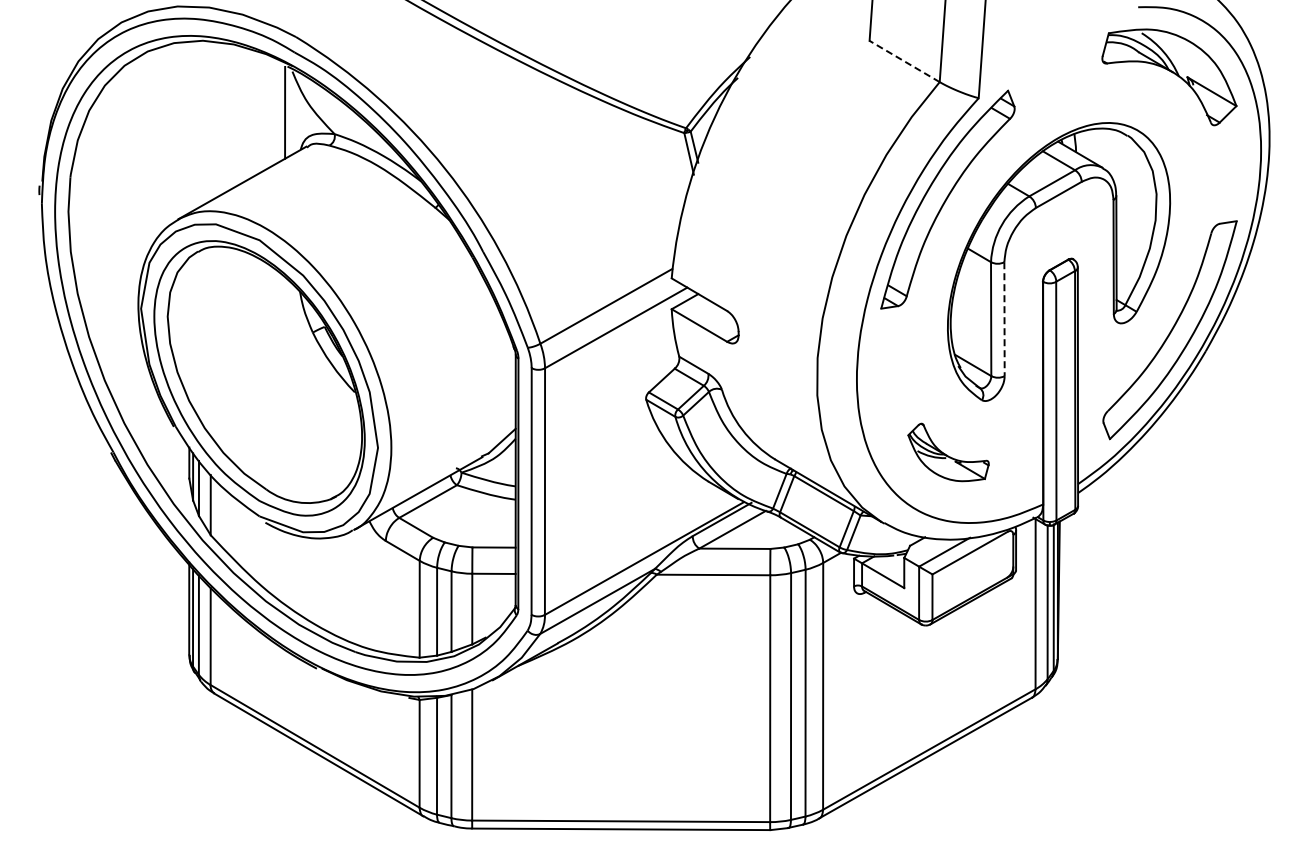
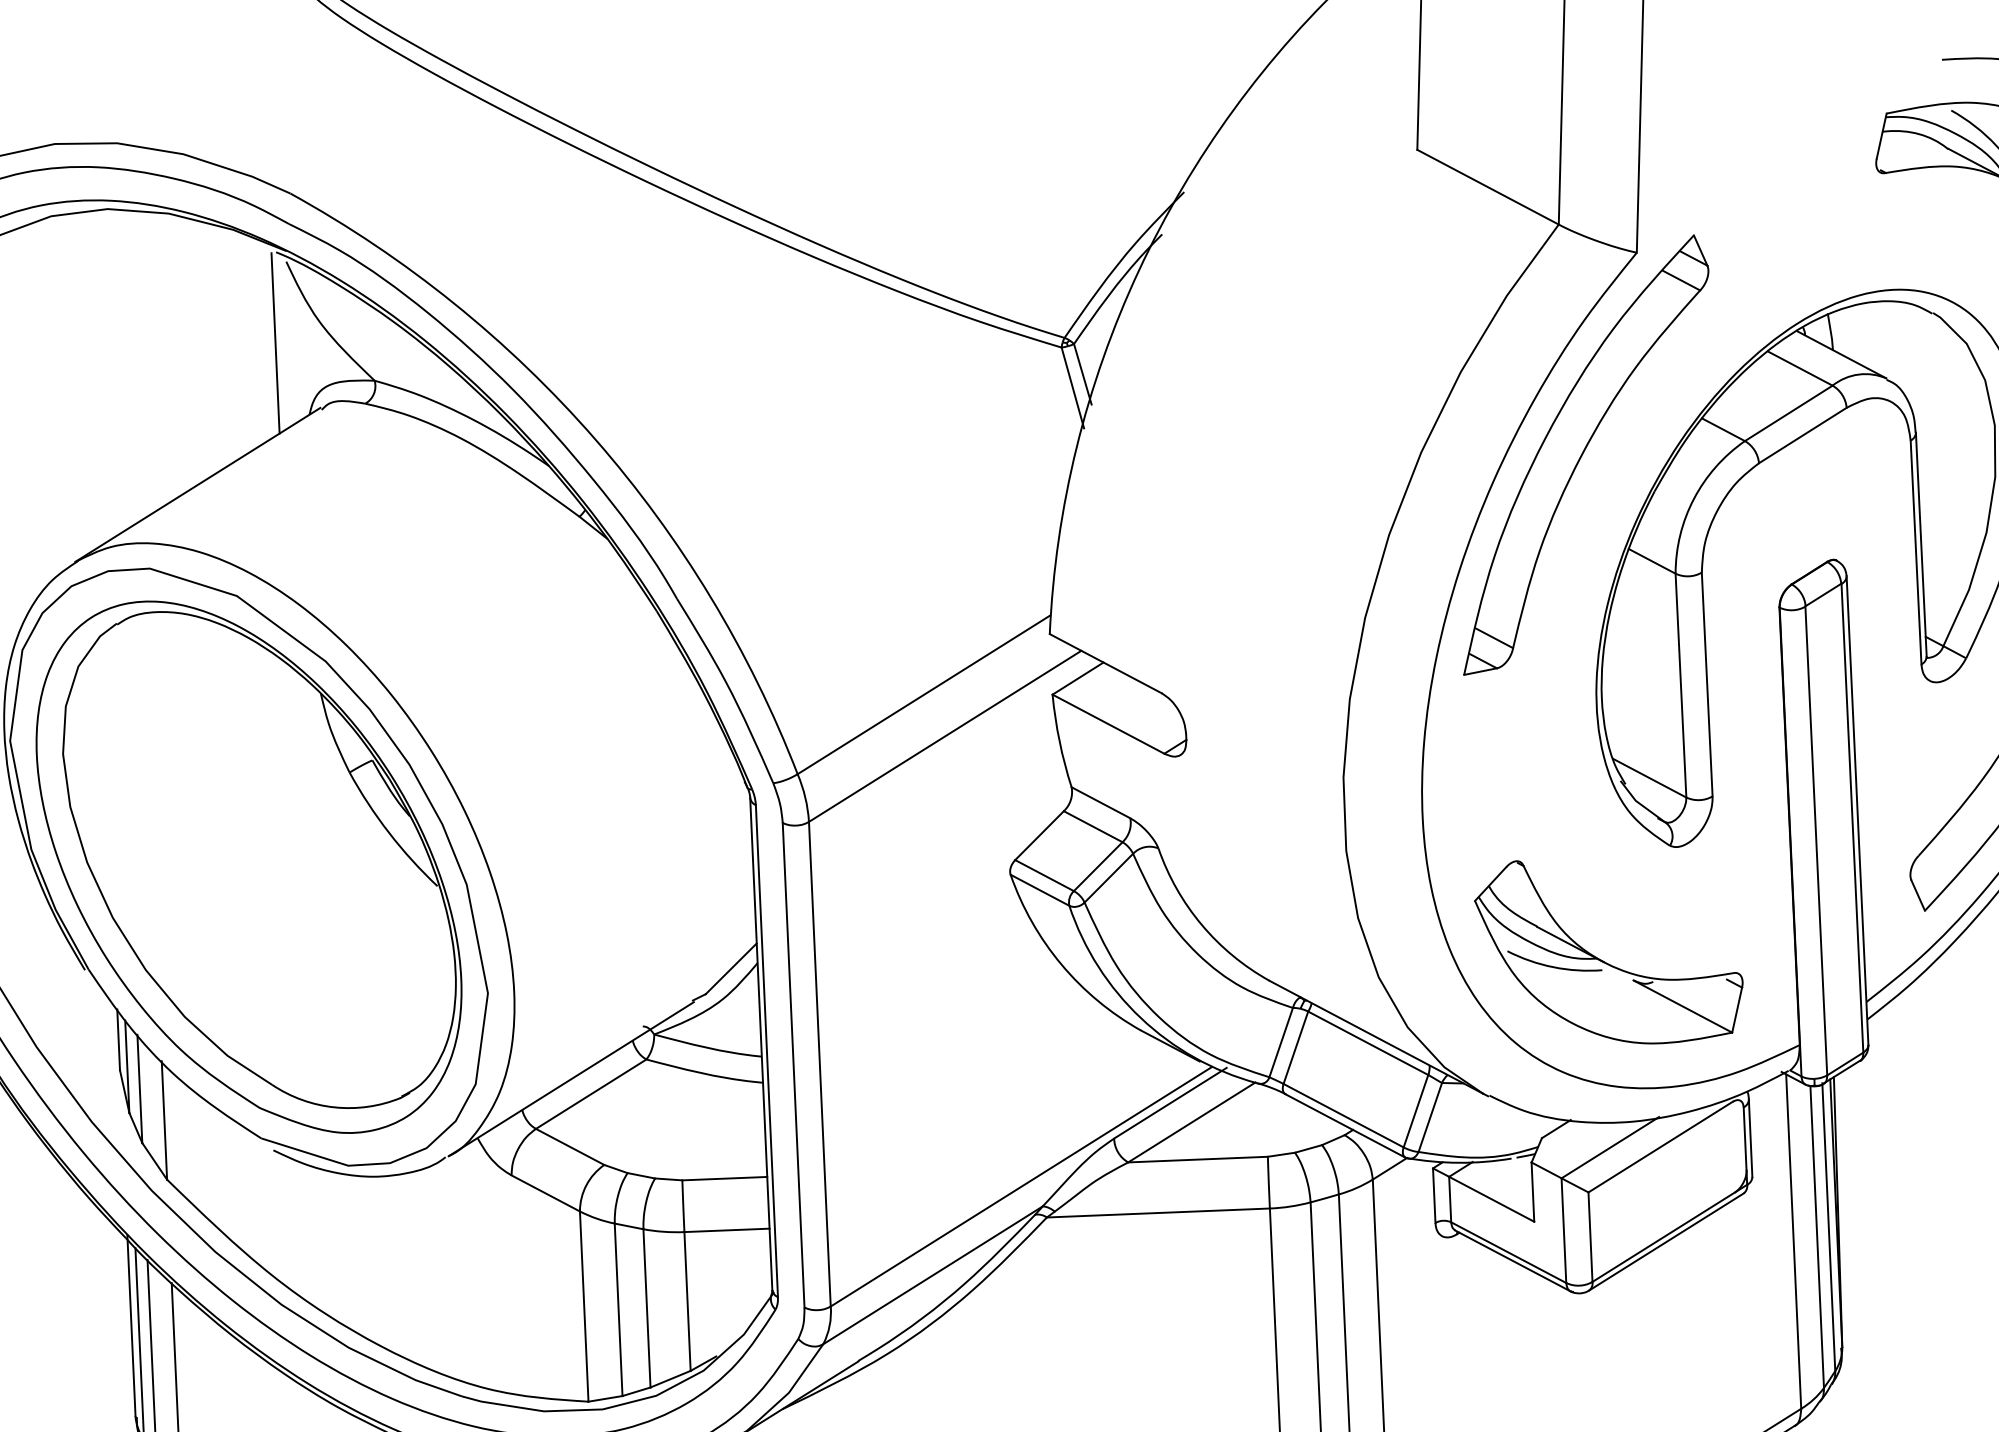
line: (904, 61) -> (1487, 187), dashed -> solid
line: (1004, 319) -> (1707, 685), dashed -> solid
part: (948, 452) -> (1609, 951), size x1.67

